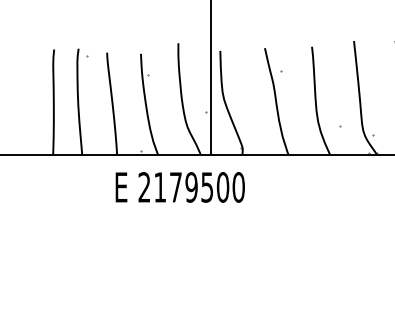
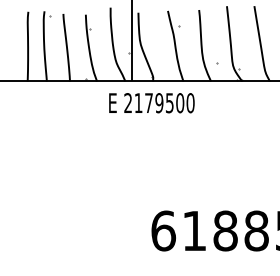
text: (179, 187) -> (151, 103), moved

